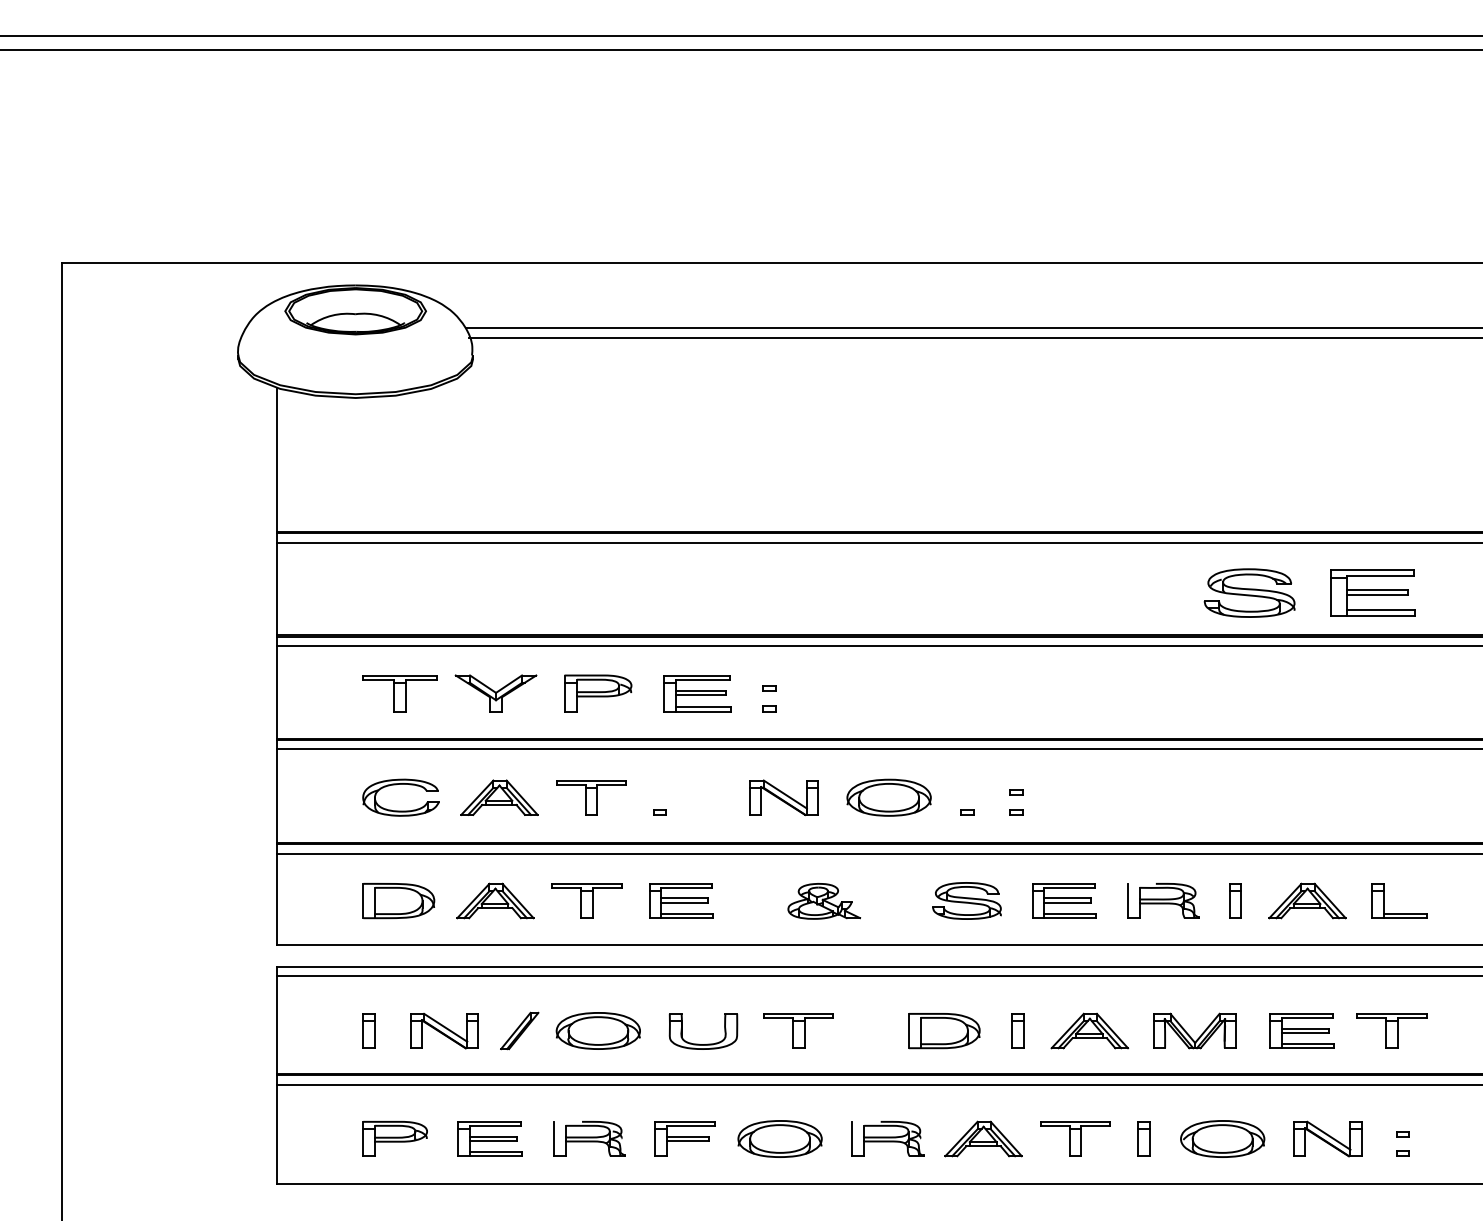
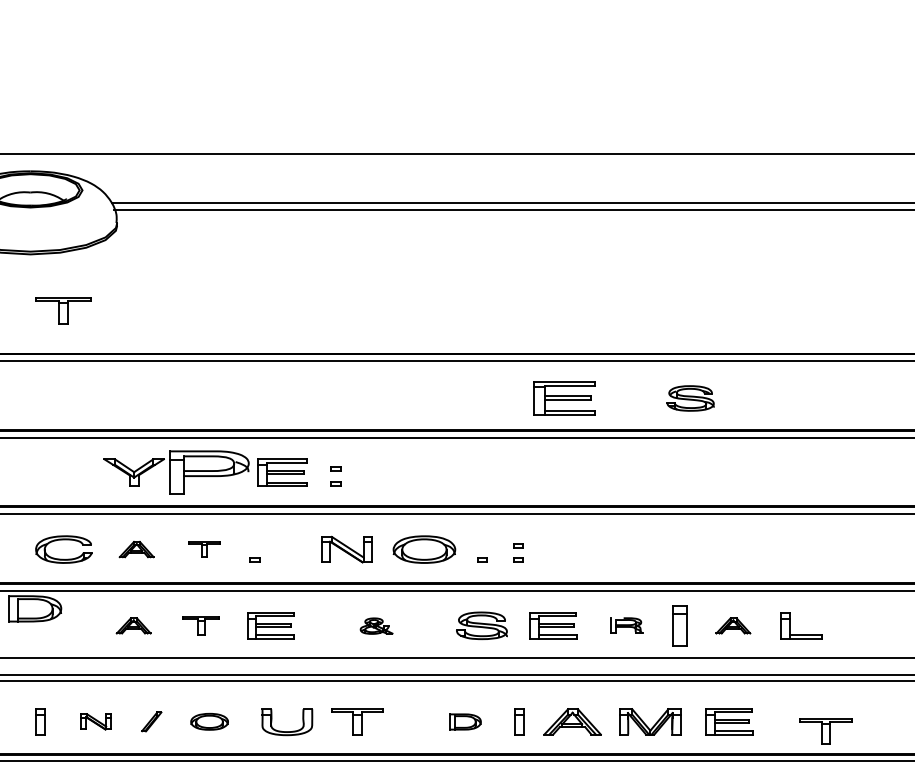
part: (1249, 592) -> (690, 398), size x0.7
part: (1372, 592) -> (564, 398), moved
part: (399, 693) -> (62, 310), moved
part: (598, 693) -> (209, 472), size x1.6
part: (499, 797) -> (136, 549), size x0.6
part: (591, 797) -> (204, 549), size x0.6
part: (495, 900) -> (133, 625), size x0.6
part: (586, 900) -> (200, 625), size x0.7
part: (1163, 900) -> (627, 625), size x0.6
part: (1235, 900) -> (680, 625), size x1.6
part: (1307, 900) -> (733, 625), size x0.6
part: (398, 901) -> (34, 609), moved
part: (824, 901) -> (376, 626), size x0.6
part: (444, 1030) -> (96, 721), size x0.6
part: (519, 1030) -> (151, 721), size x0.7
part: (597, 1030) -> (209, 721), size x0.6
part: (1391, 1030) -> (825, 731), moved
part: (944, 1031) -> (465, 722), size x0.6

